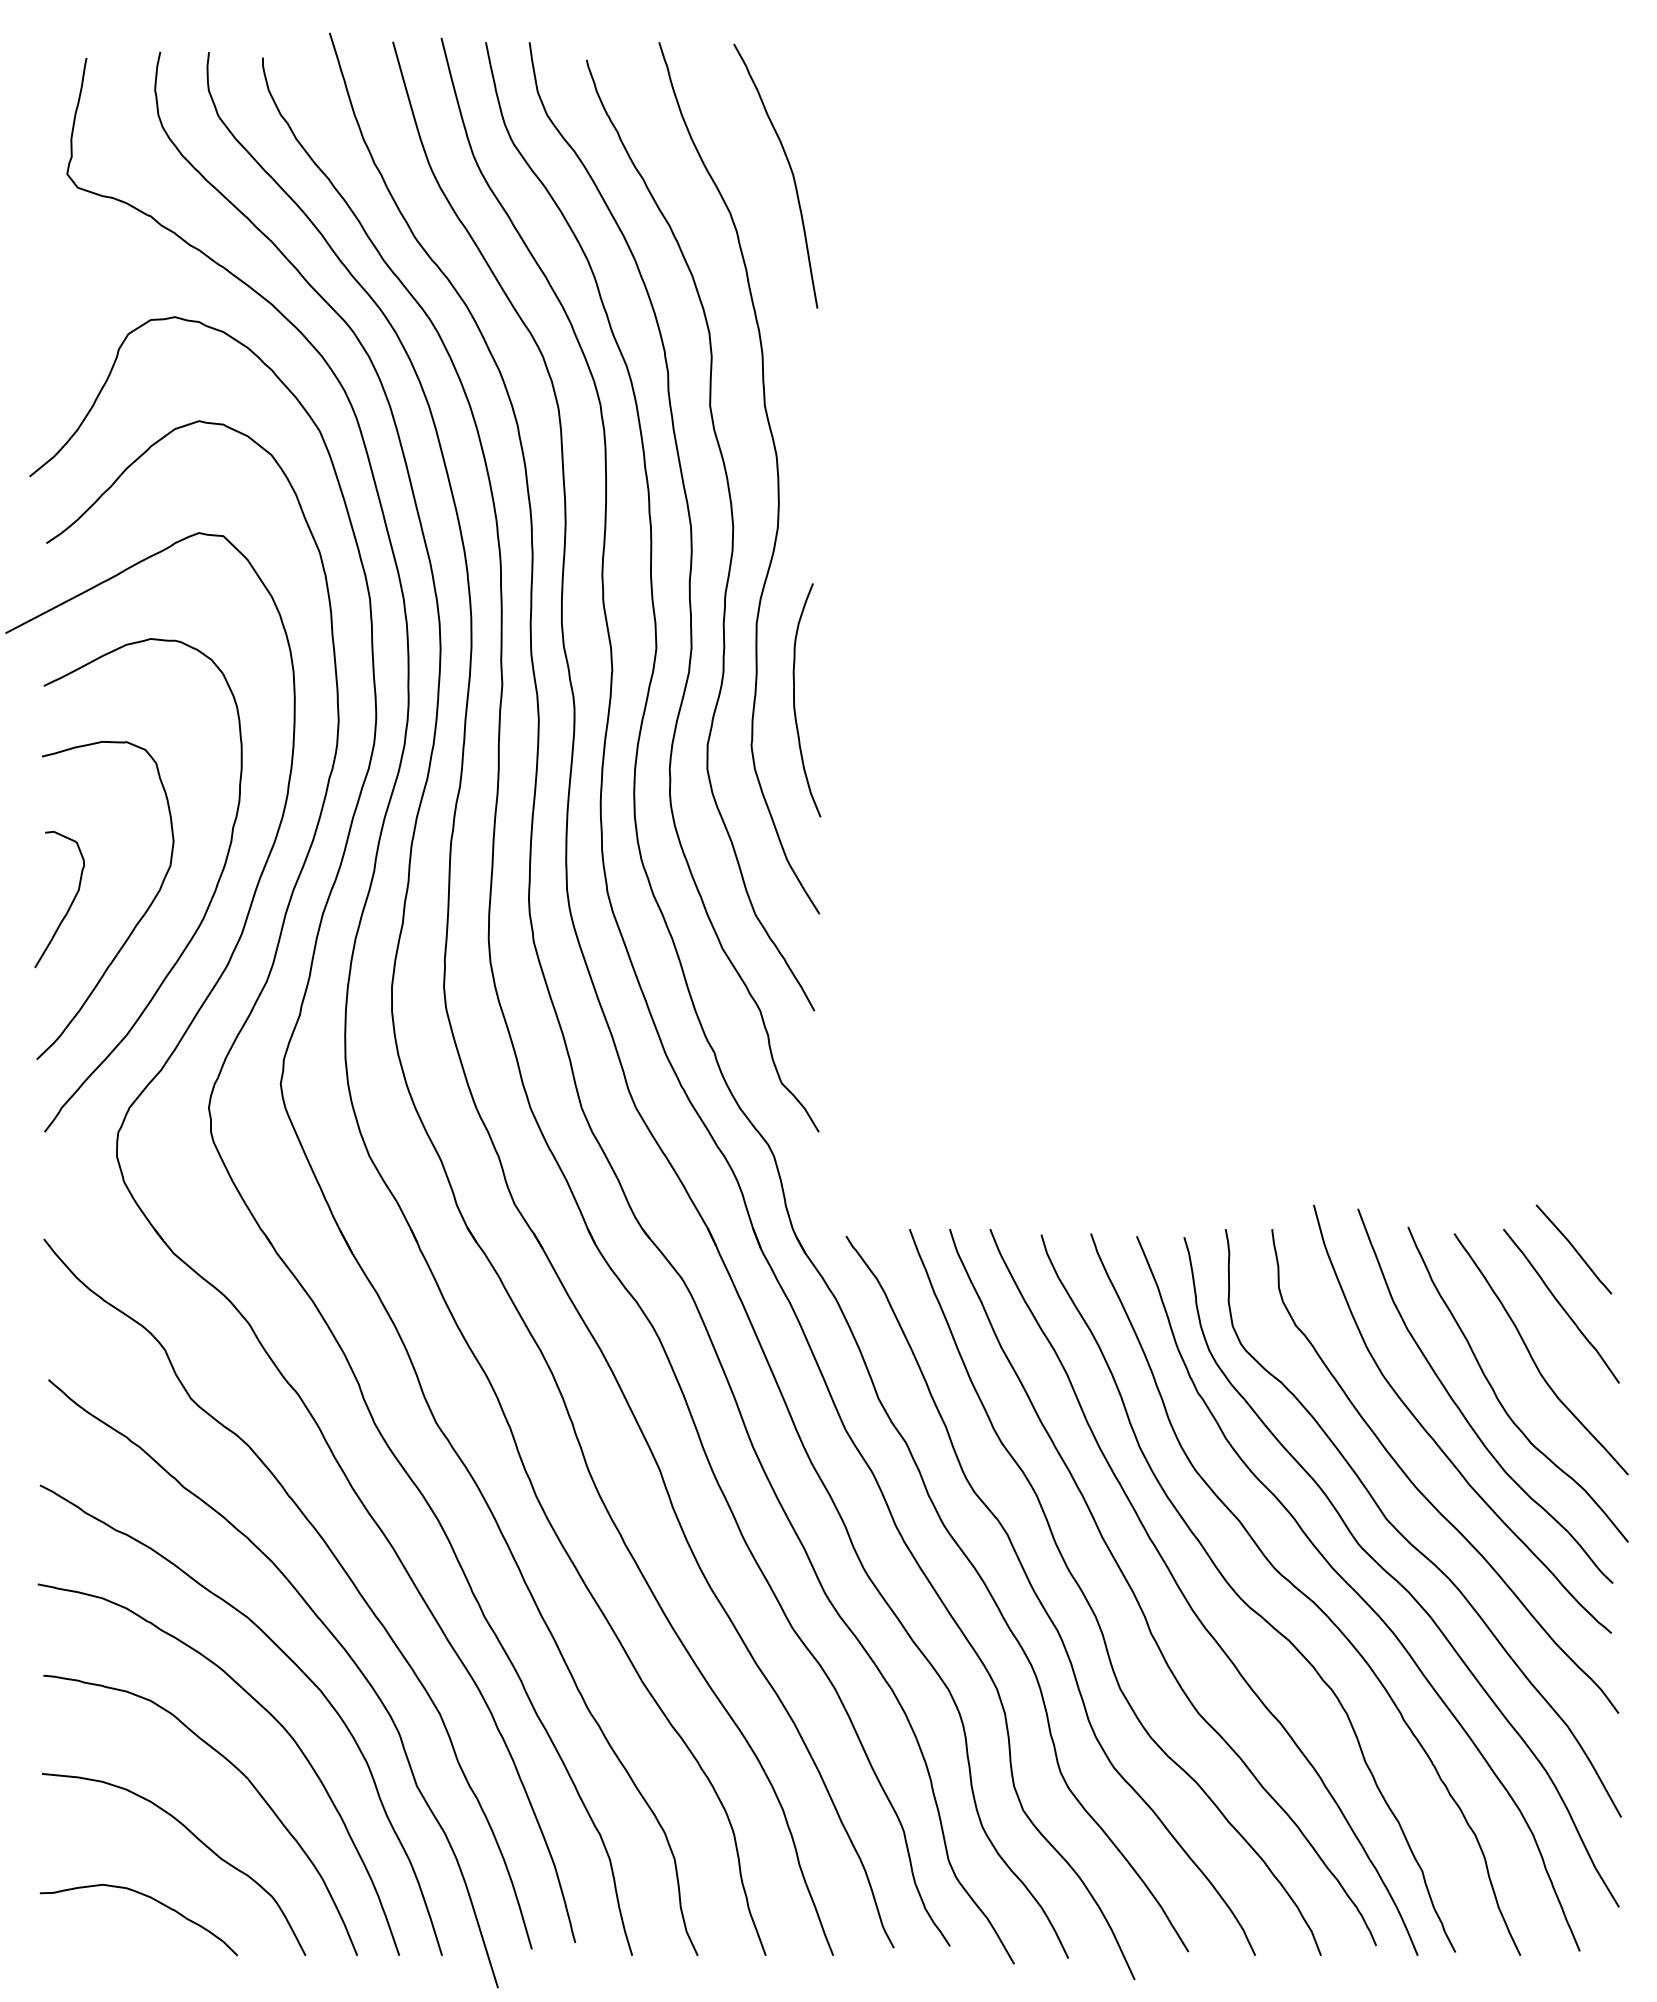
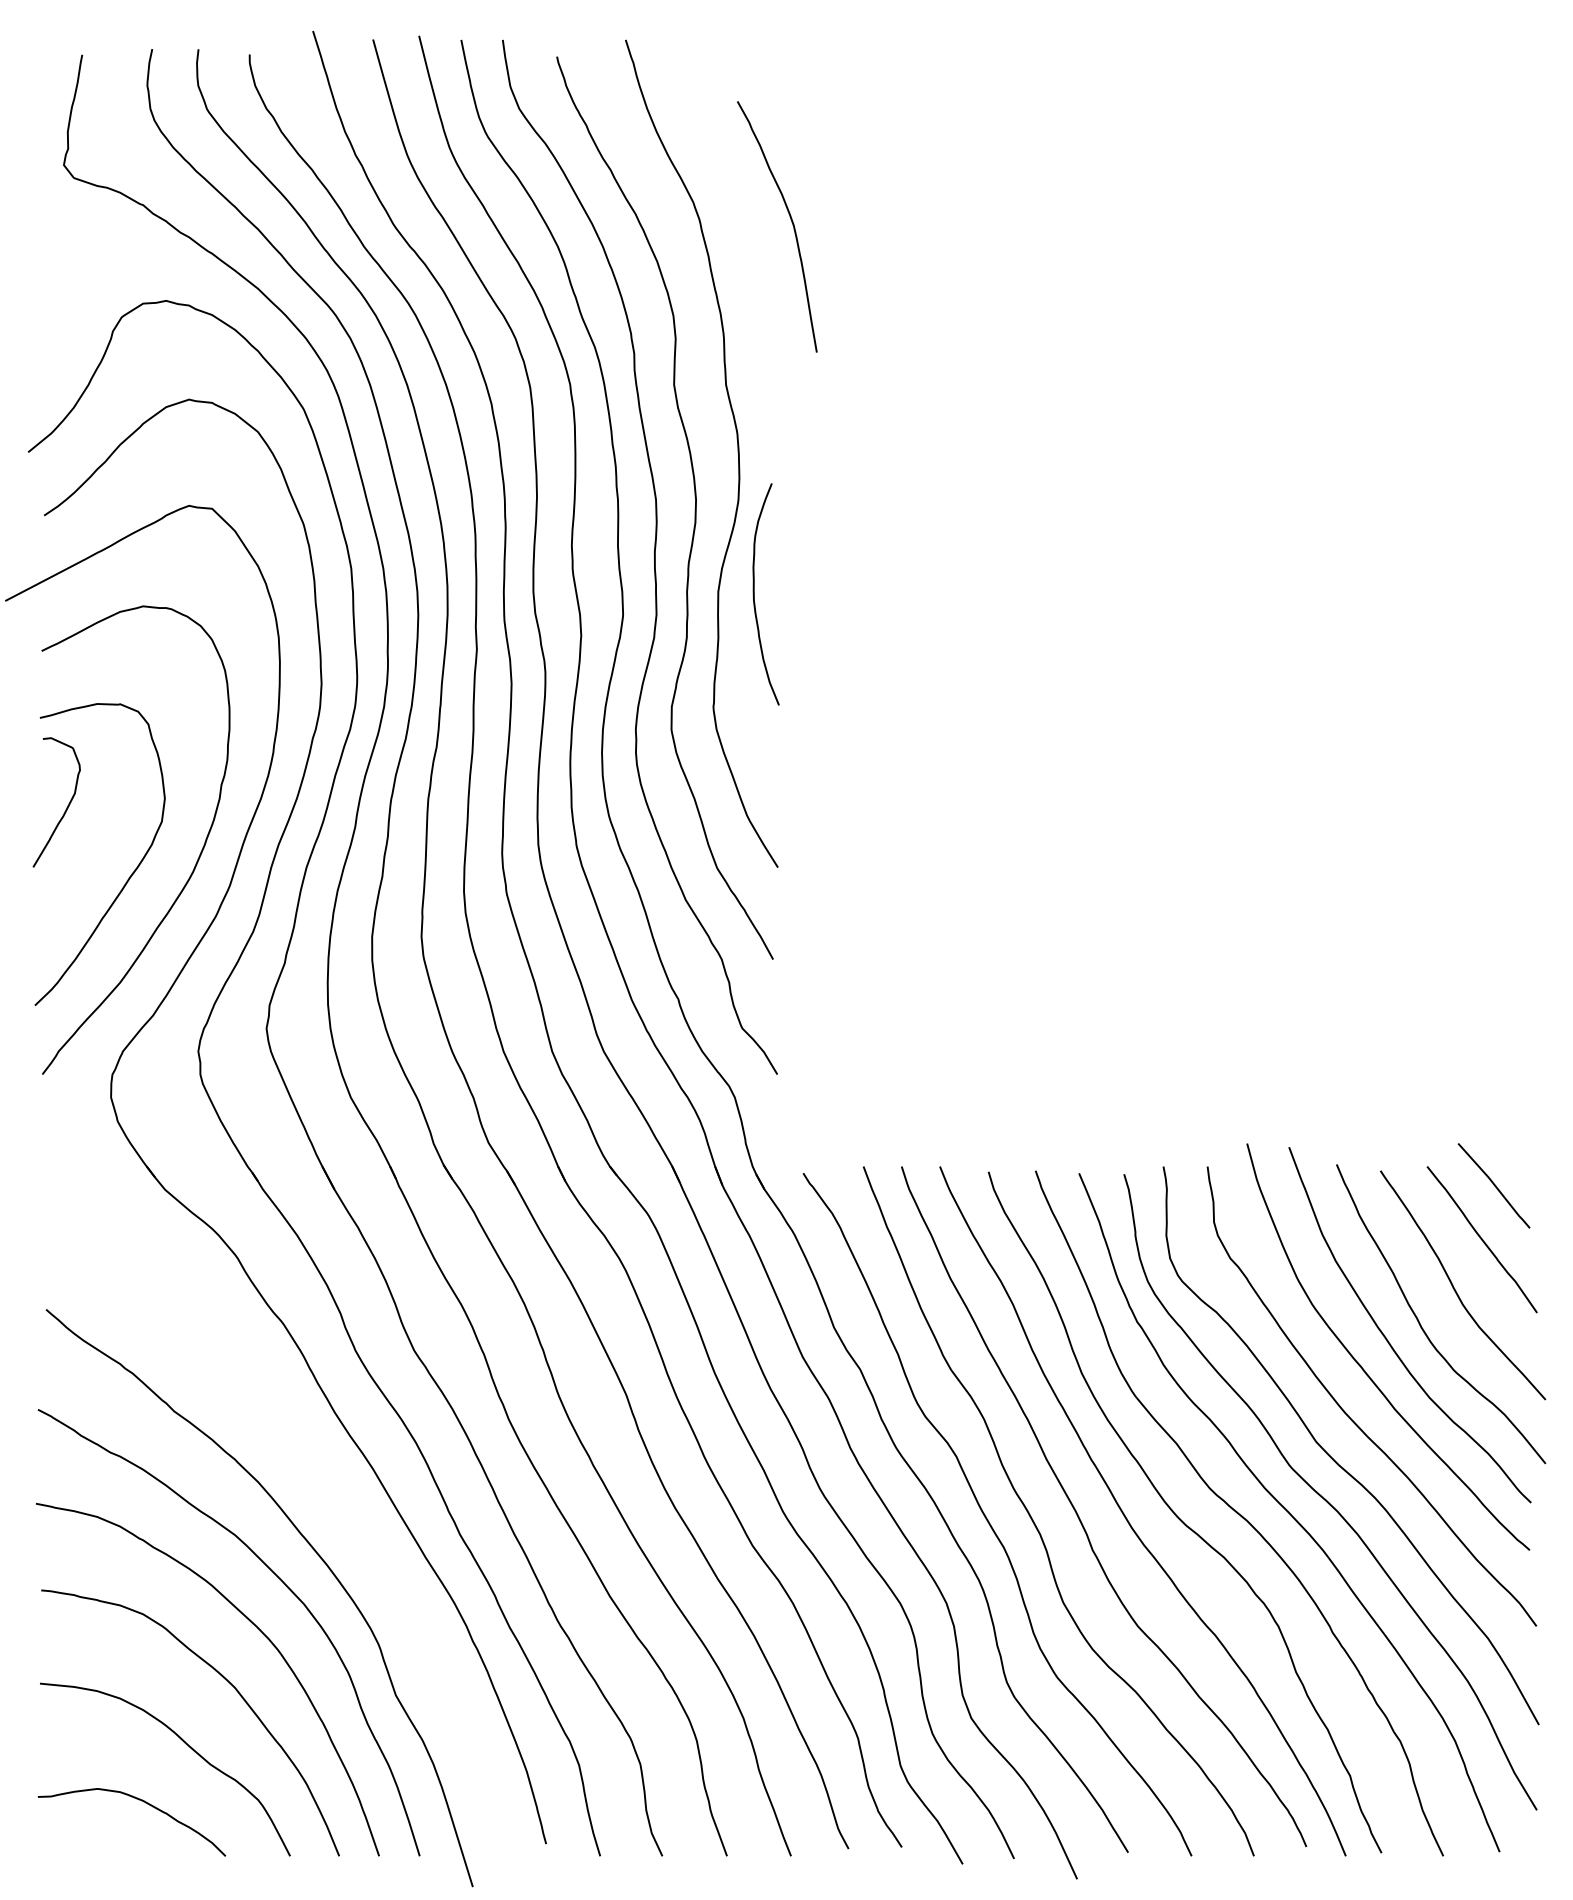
curve: (790, 170) -> (791, 221), moved
curve: (794, 700) -> (754, 594), moved
curve: (70, 904) -> (67, 807), moved
curve: (335, 1559) -> (318, 1480), removed

